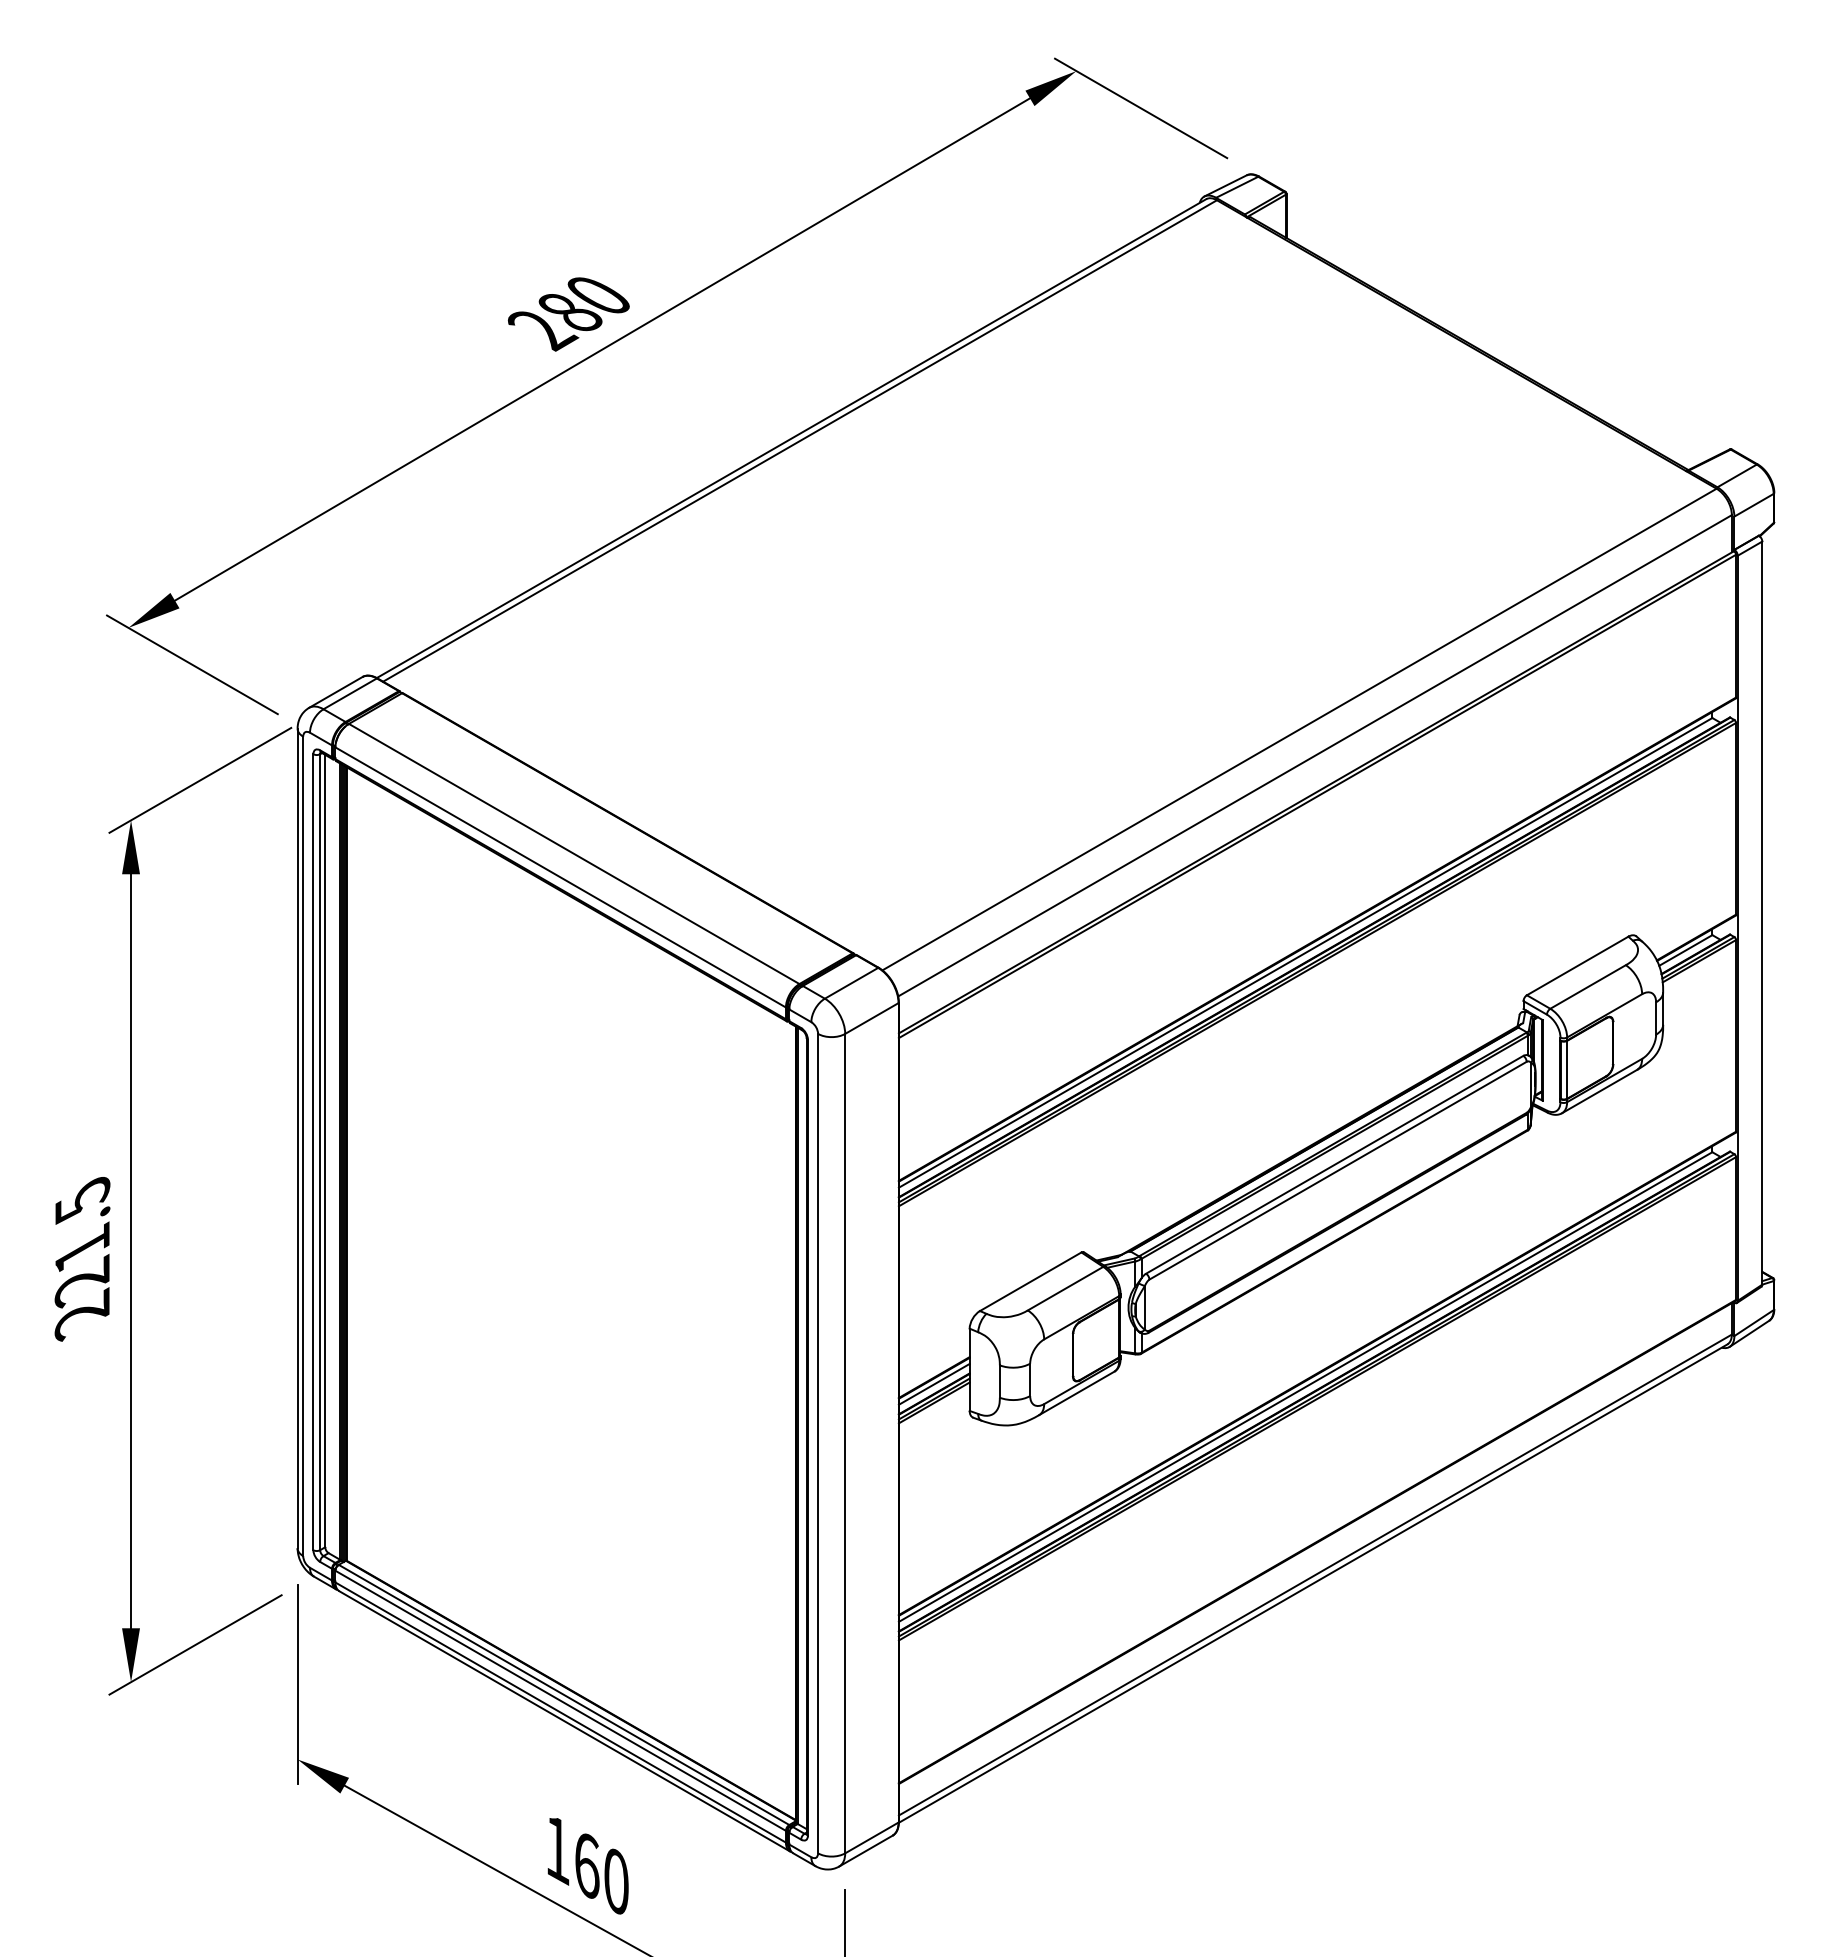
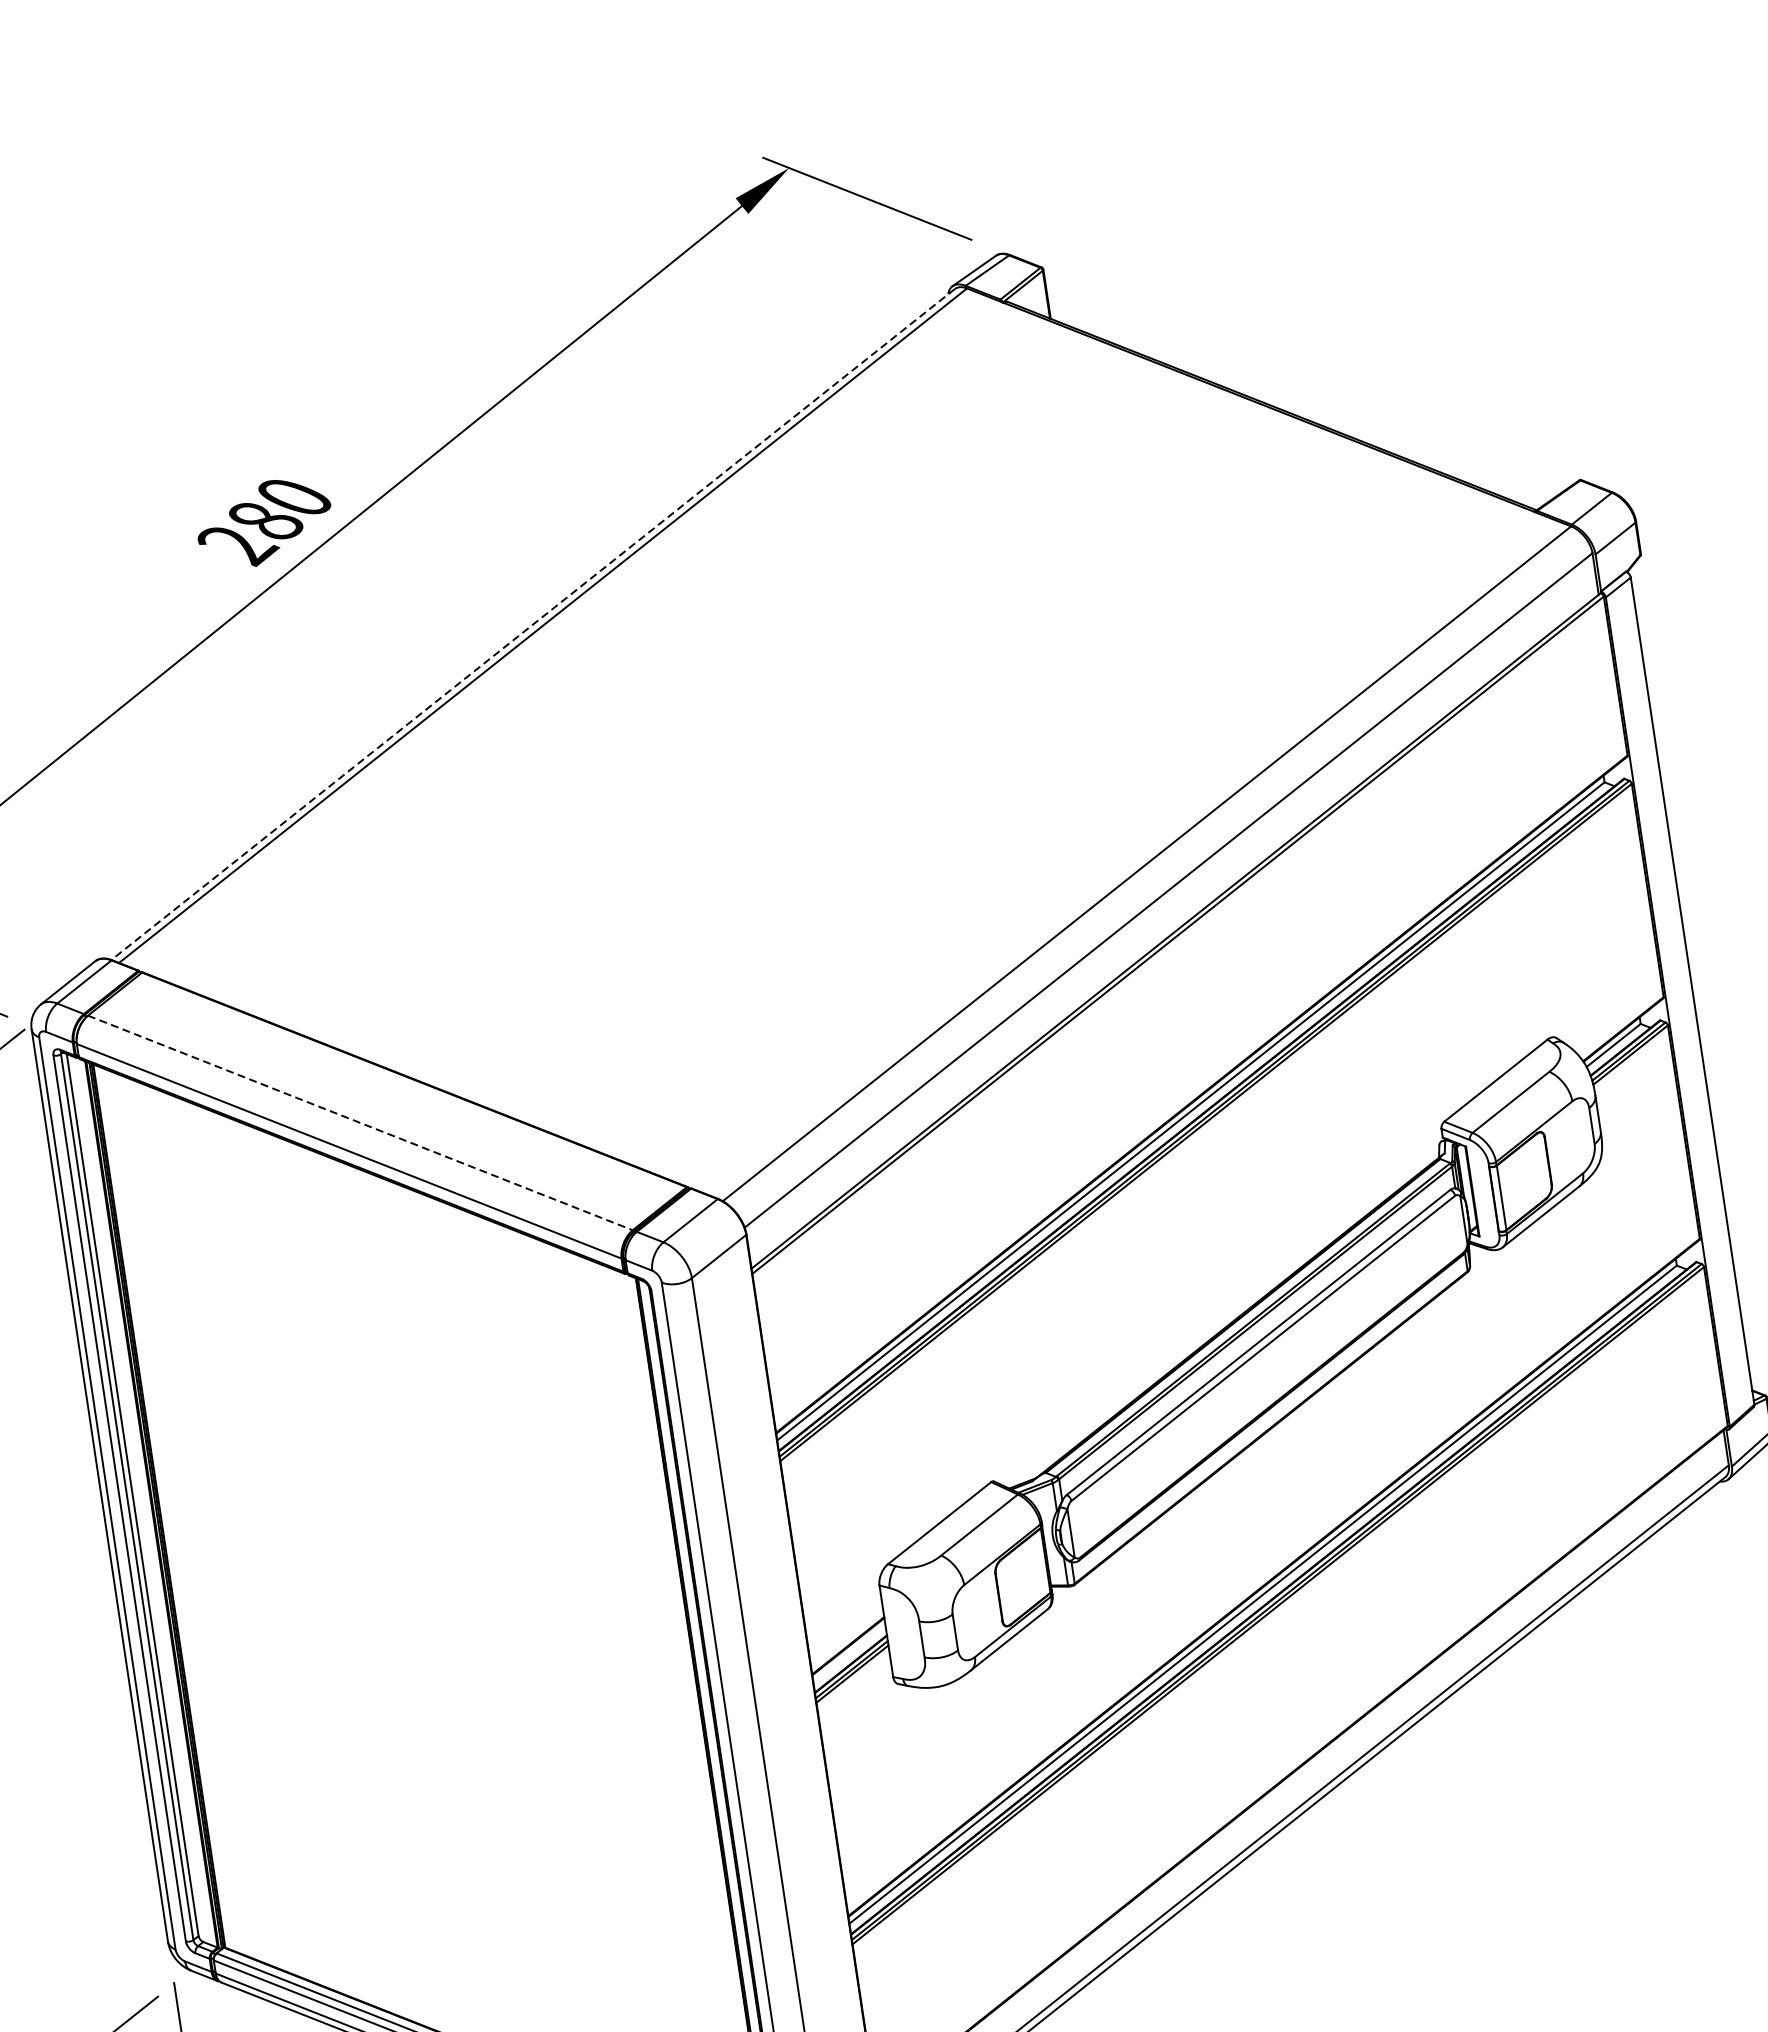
line: (791, 438) -> (533, 624), solid -> dashed
line: (574, 854) -> (360, 1123), solid -> dashed
line: (933, 1383) -> (848, 1652), removed

